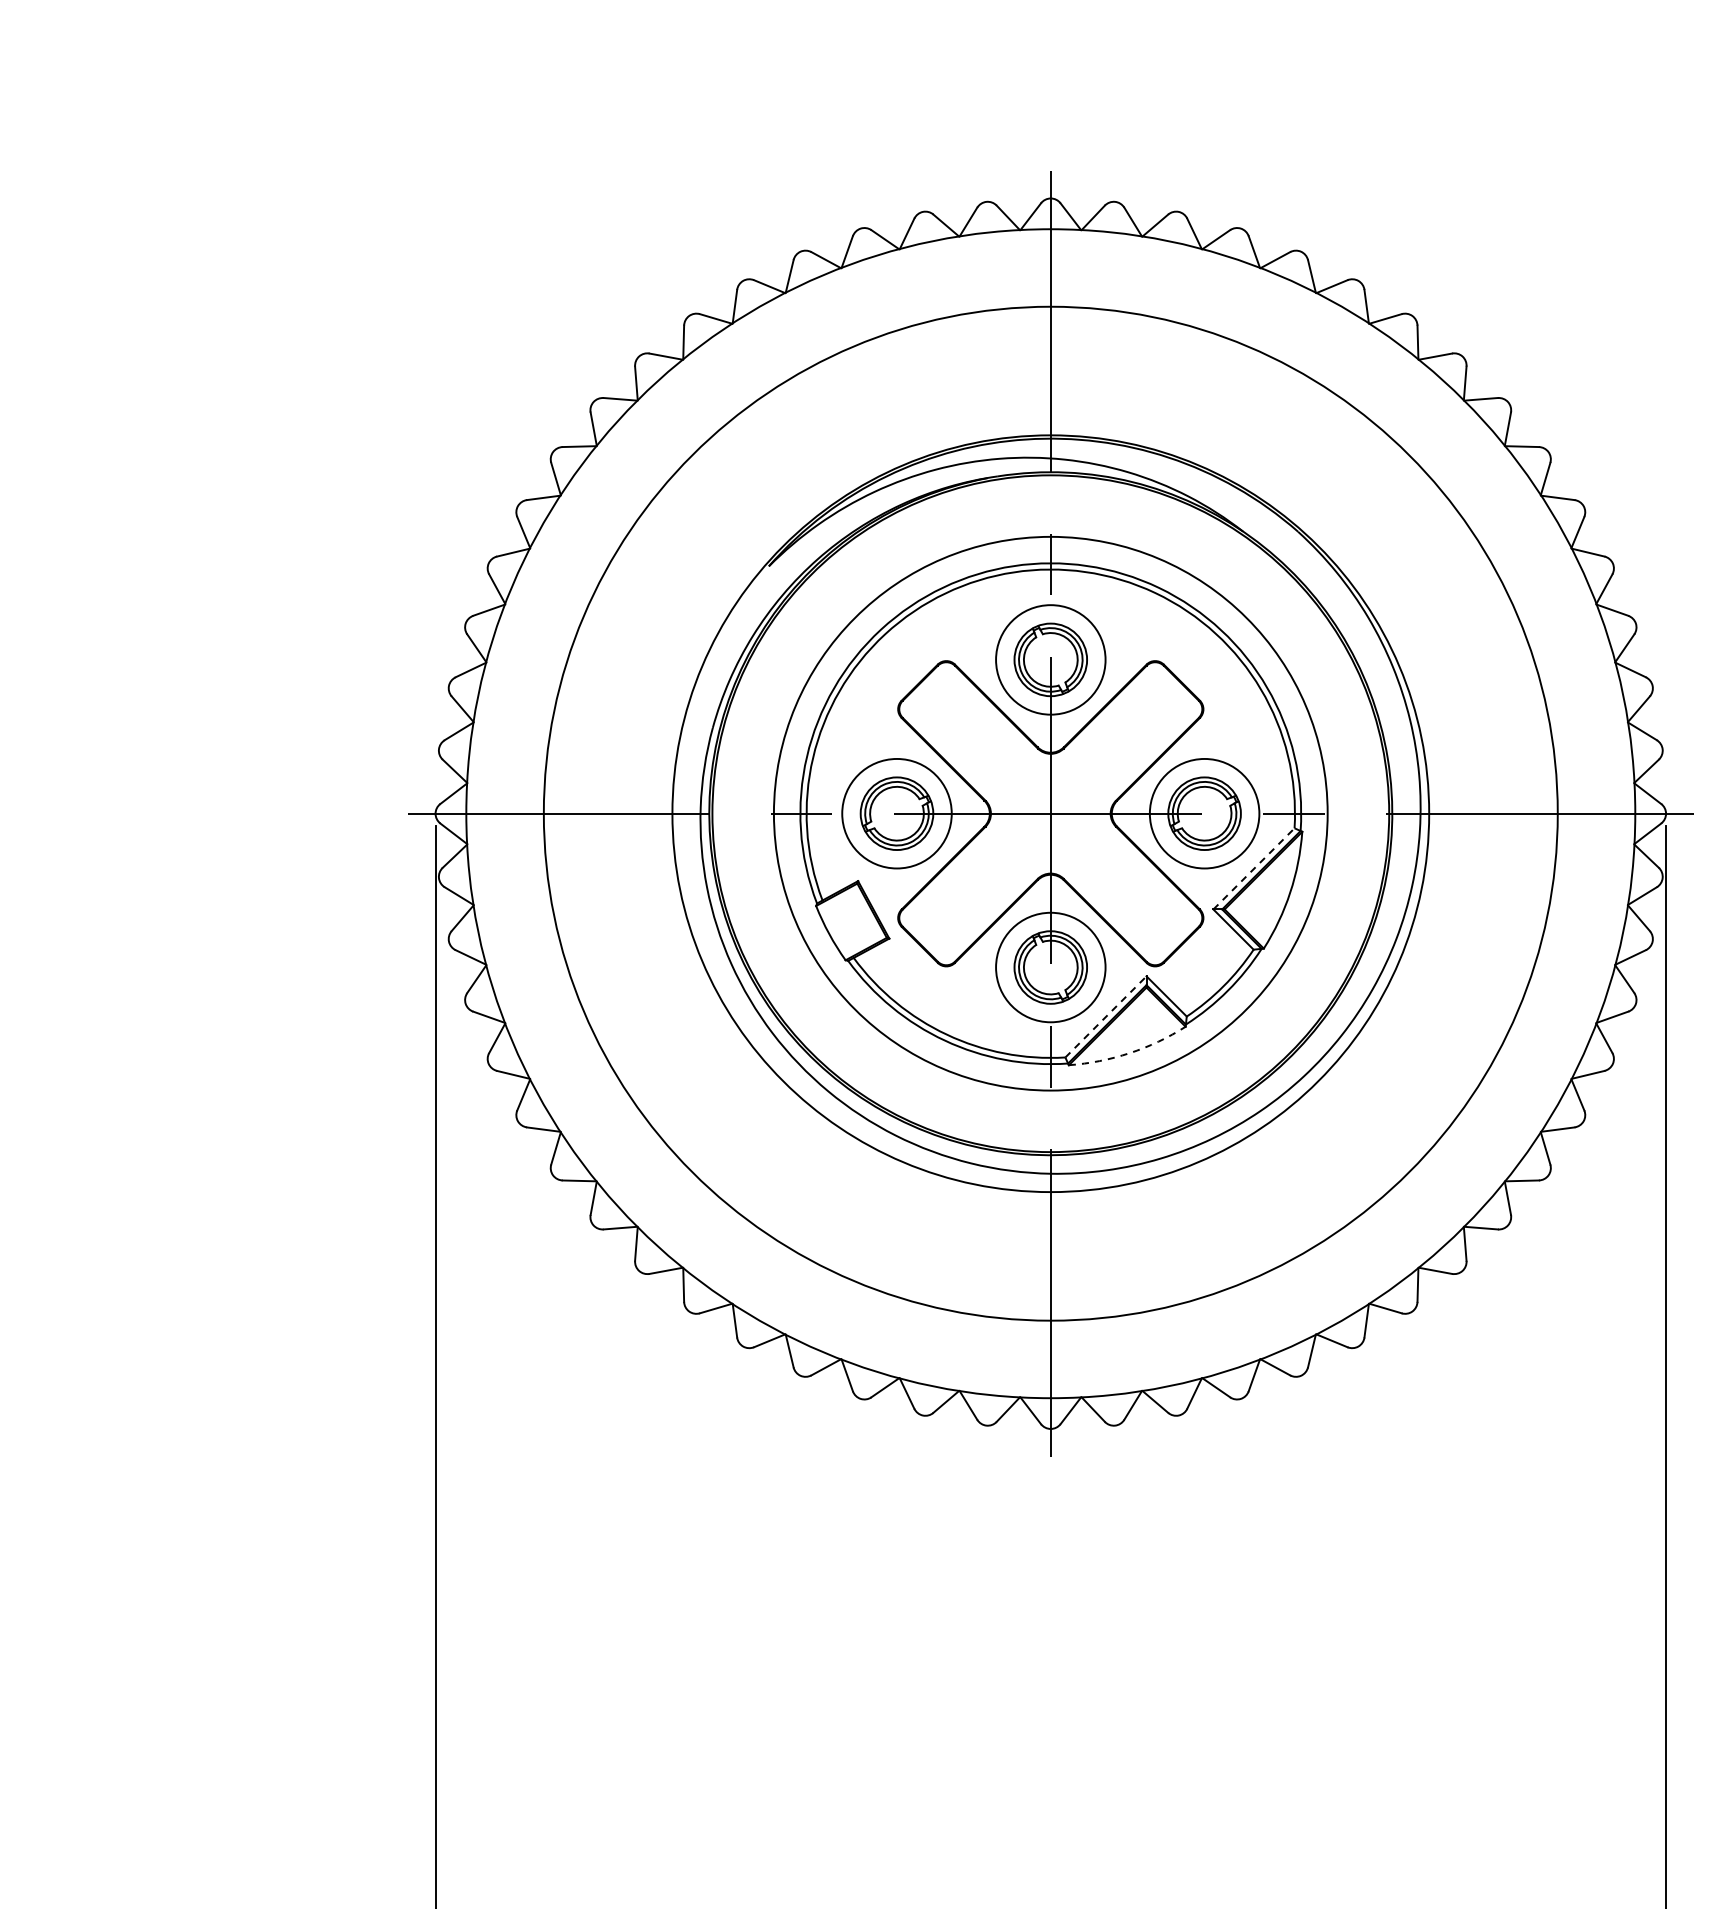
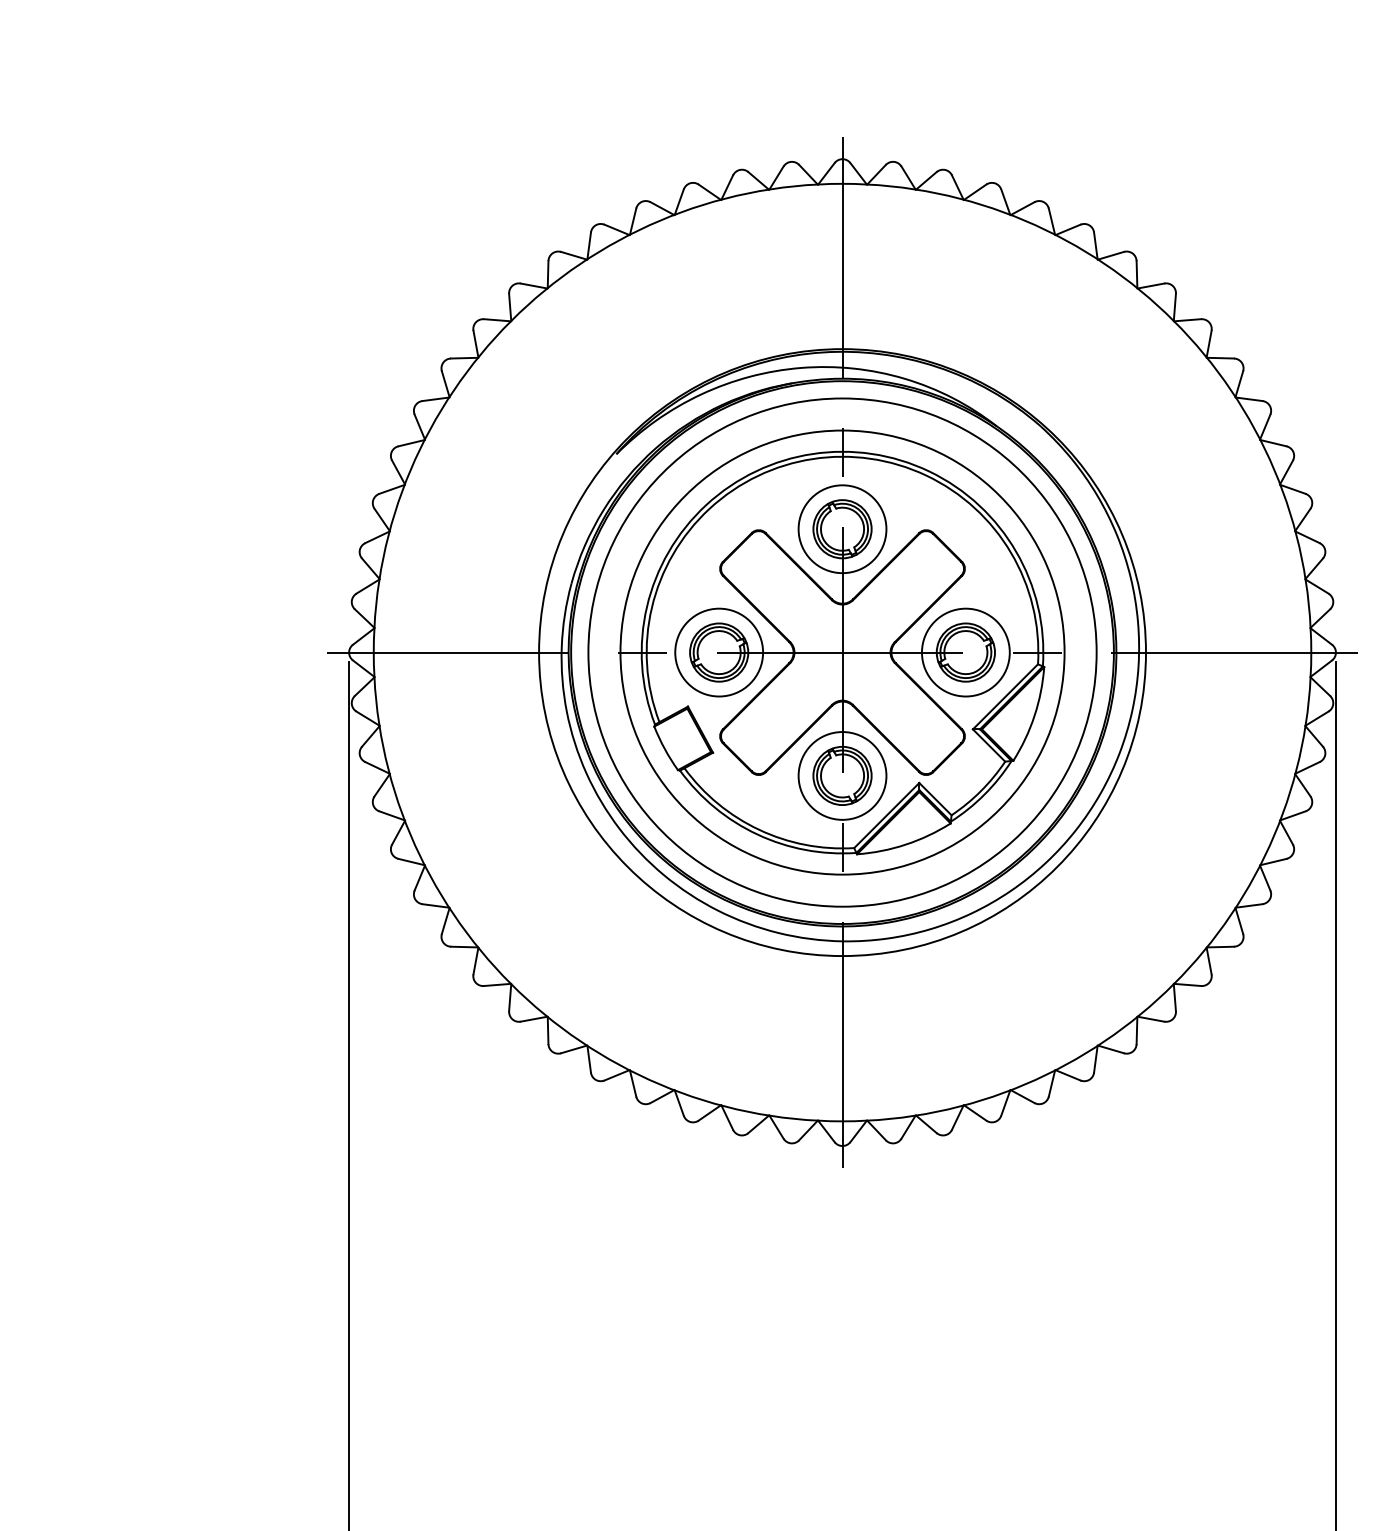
circle: (1050, 813) -> (842, 652), size x0.62
line: (1254, 868) -> (1005, 696), dashed -> solid
line: (1106, 1016) -> (887, 815), dashed -> solid
arc: (1129, 1053) -> (905, 844), dashed -> solid

